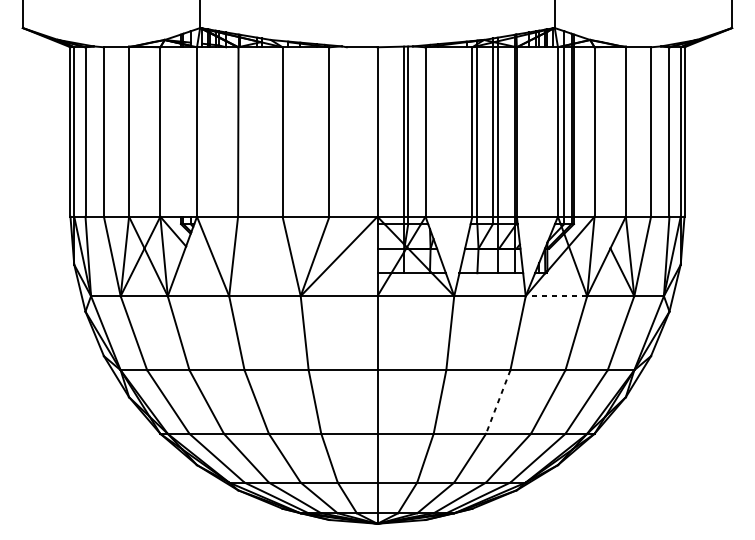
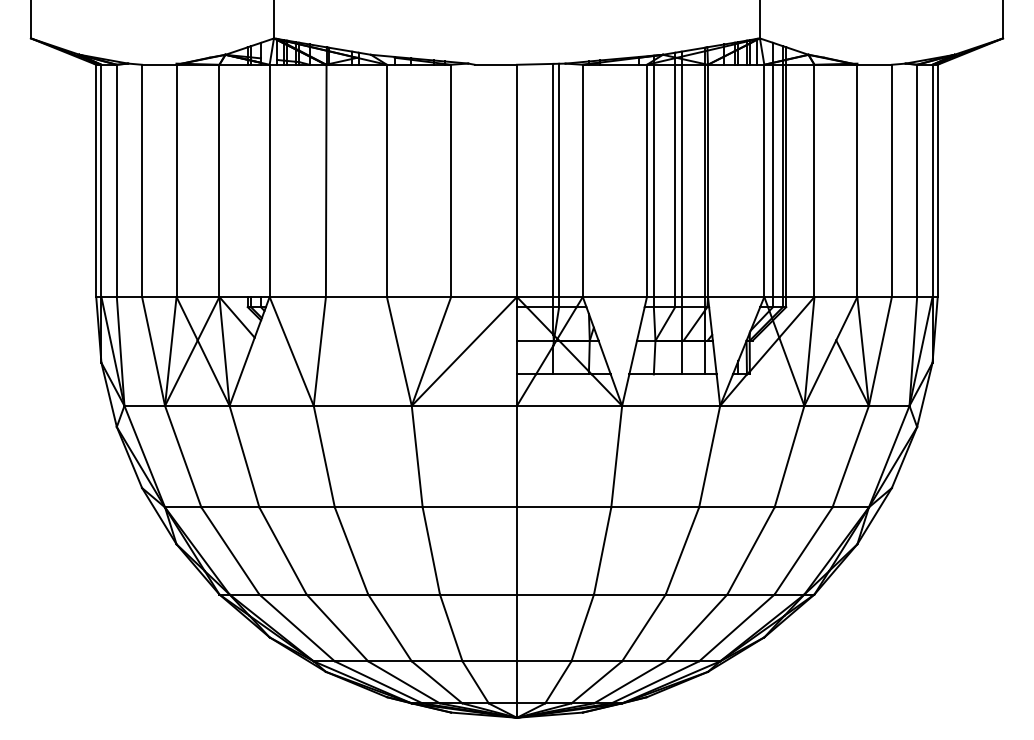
line: (555, 295) -> (761, 405), dashed -> solid
line: (498, 401) -> (682, 550), dashed -> solid

